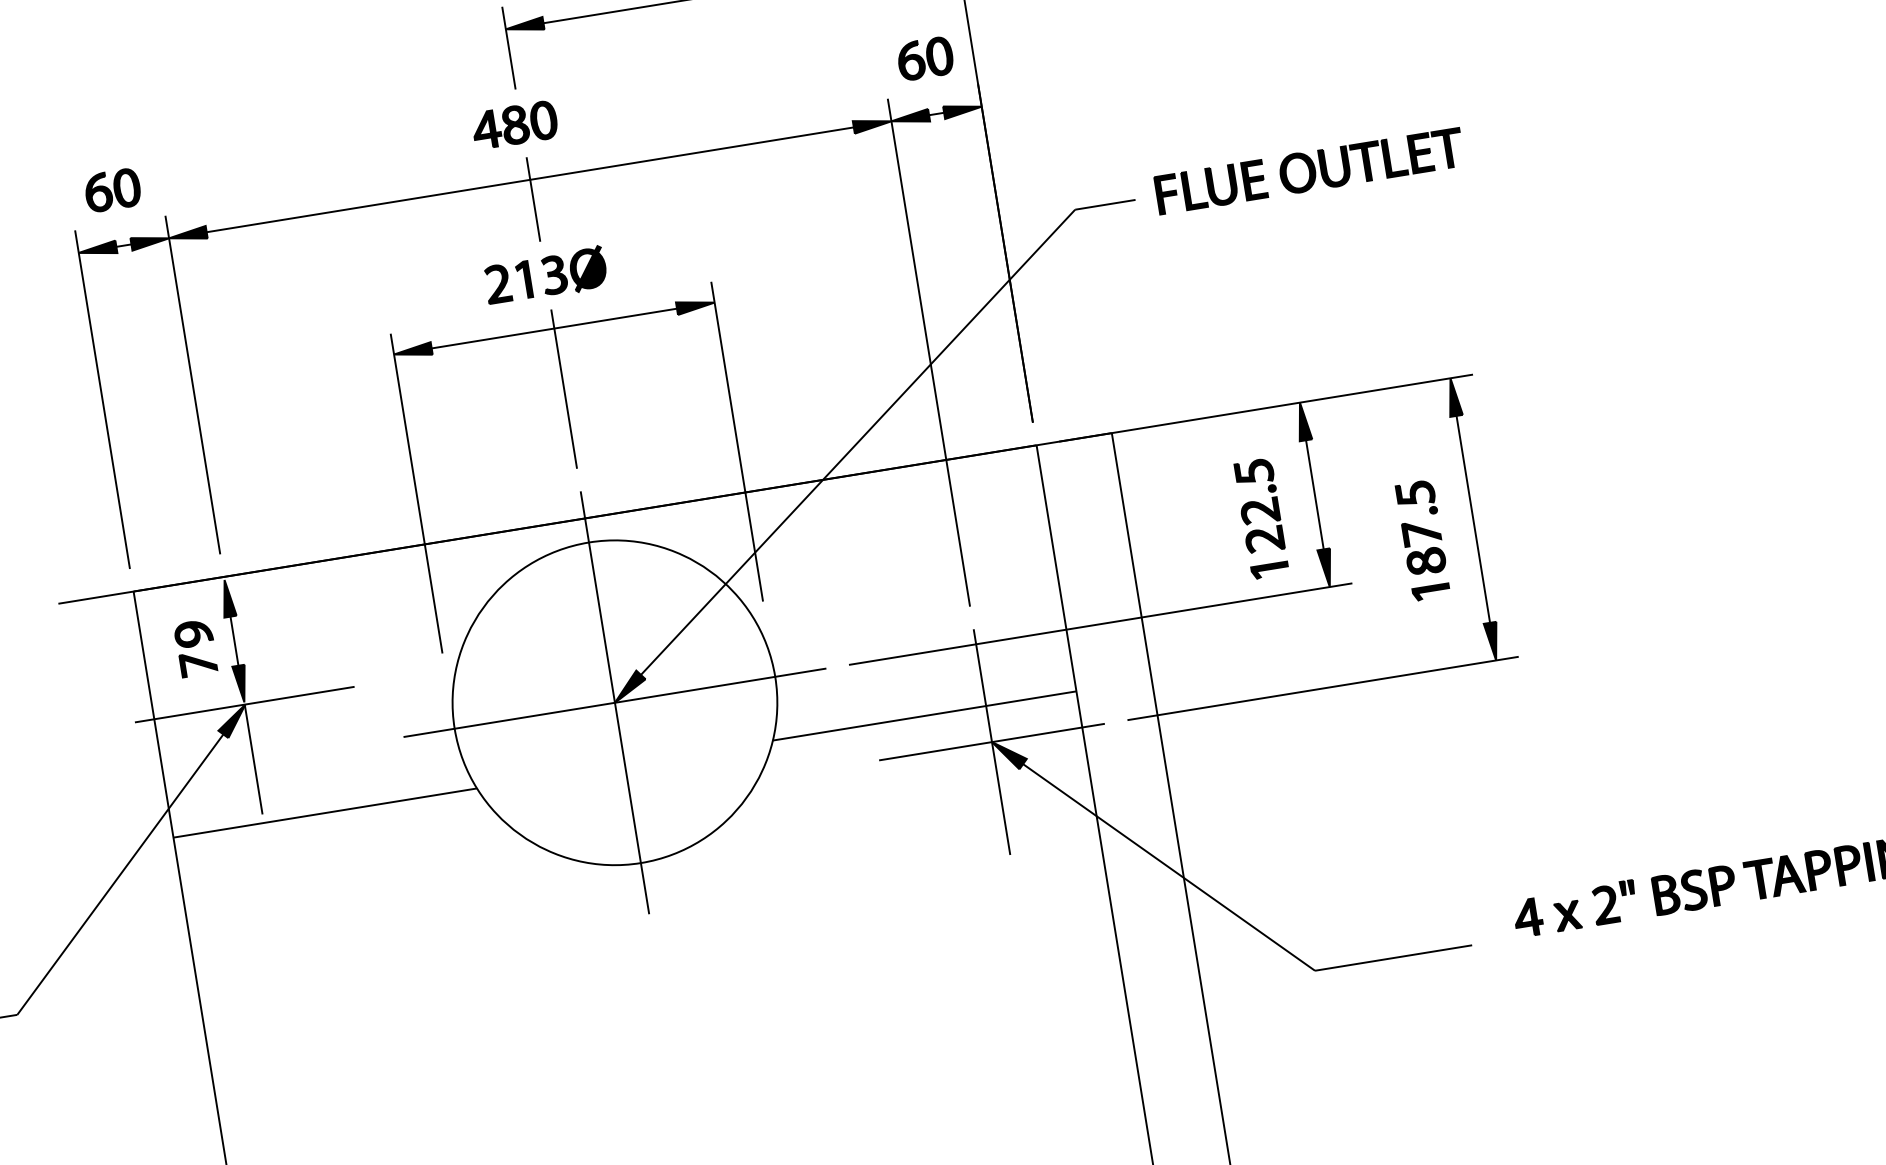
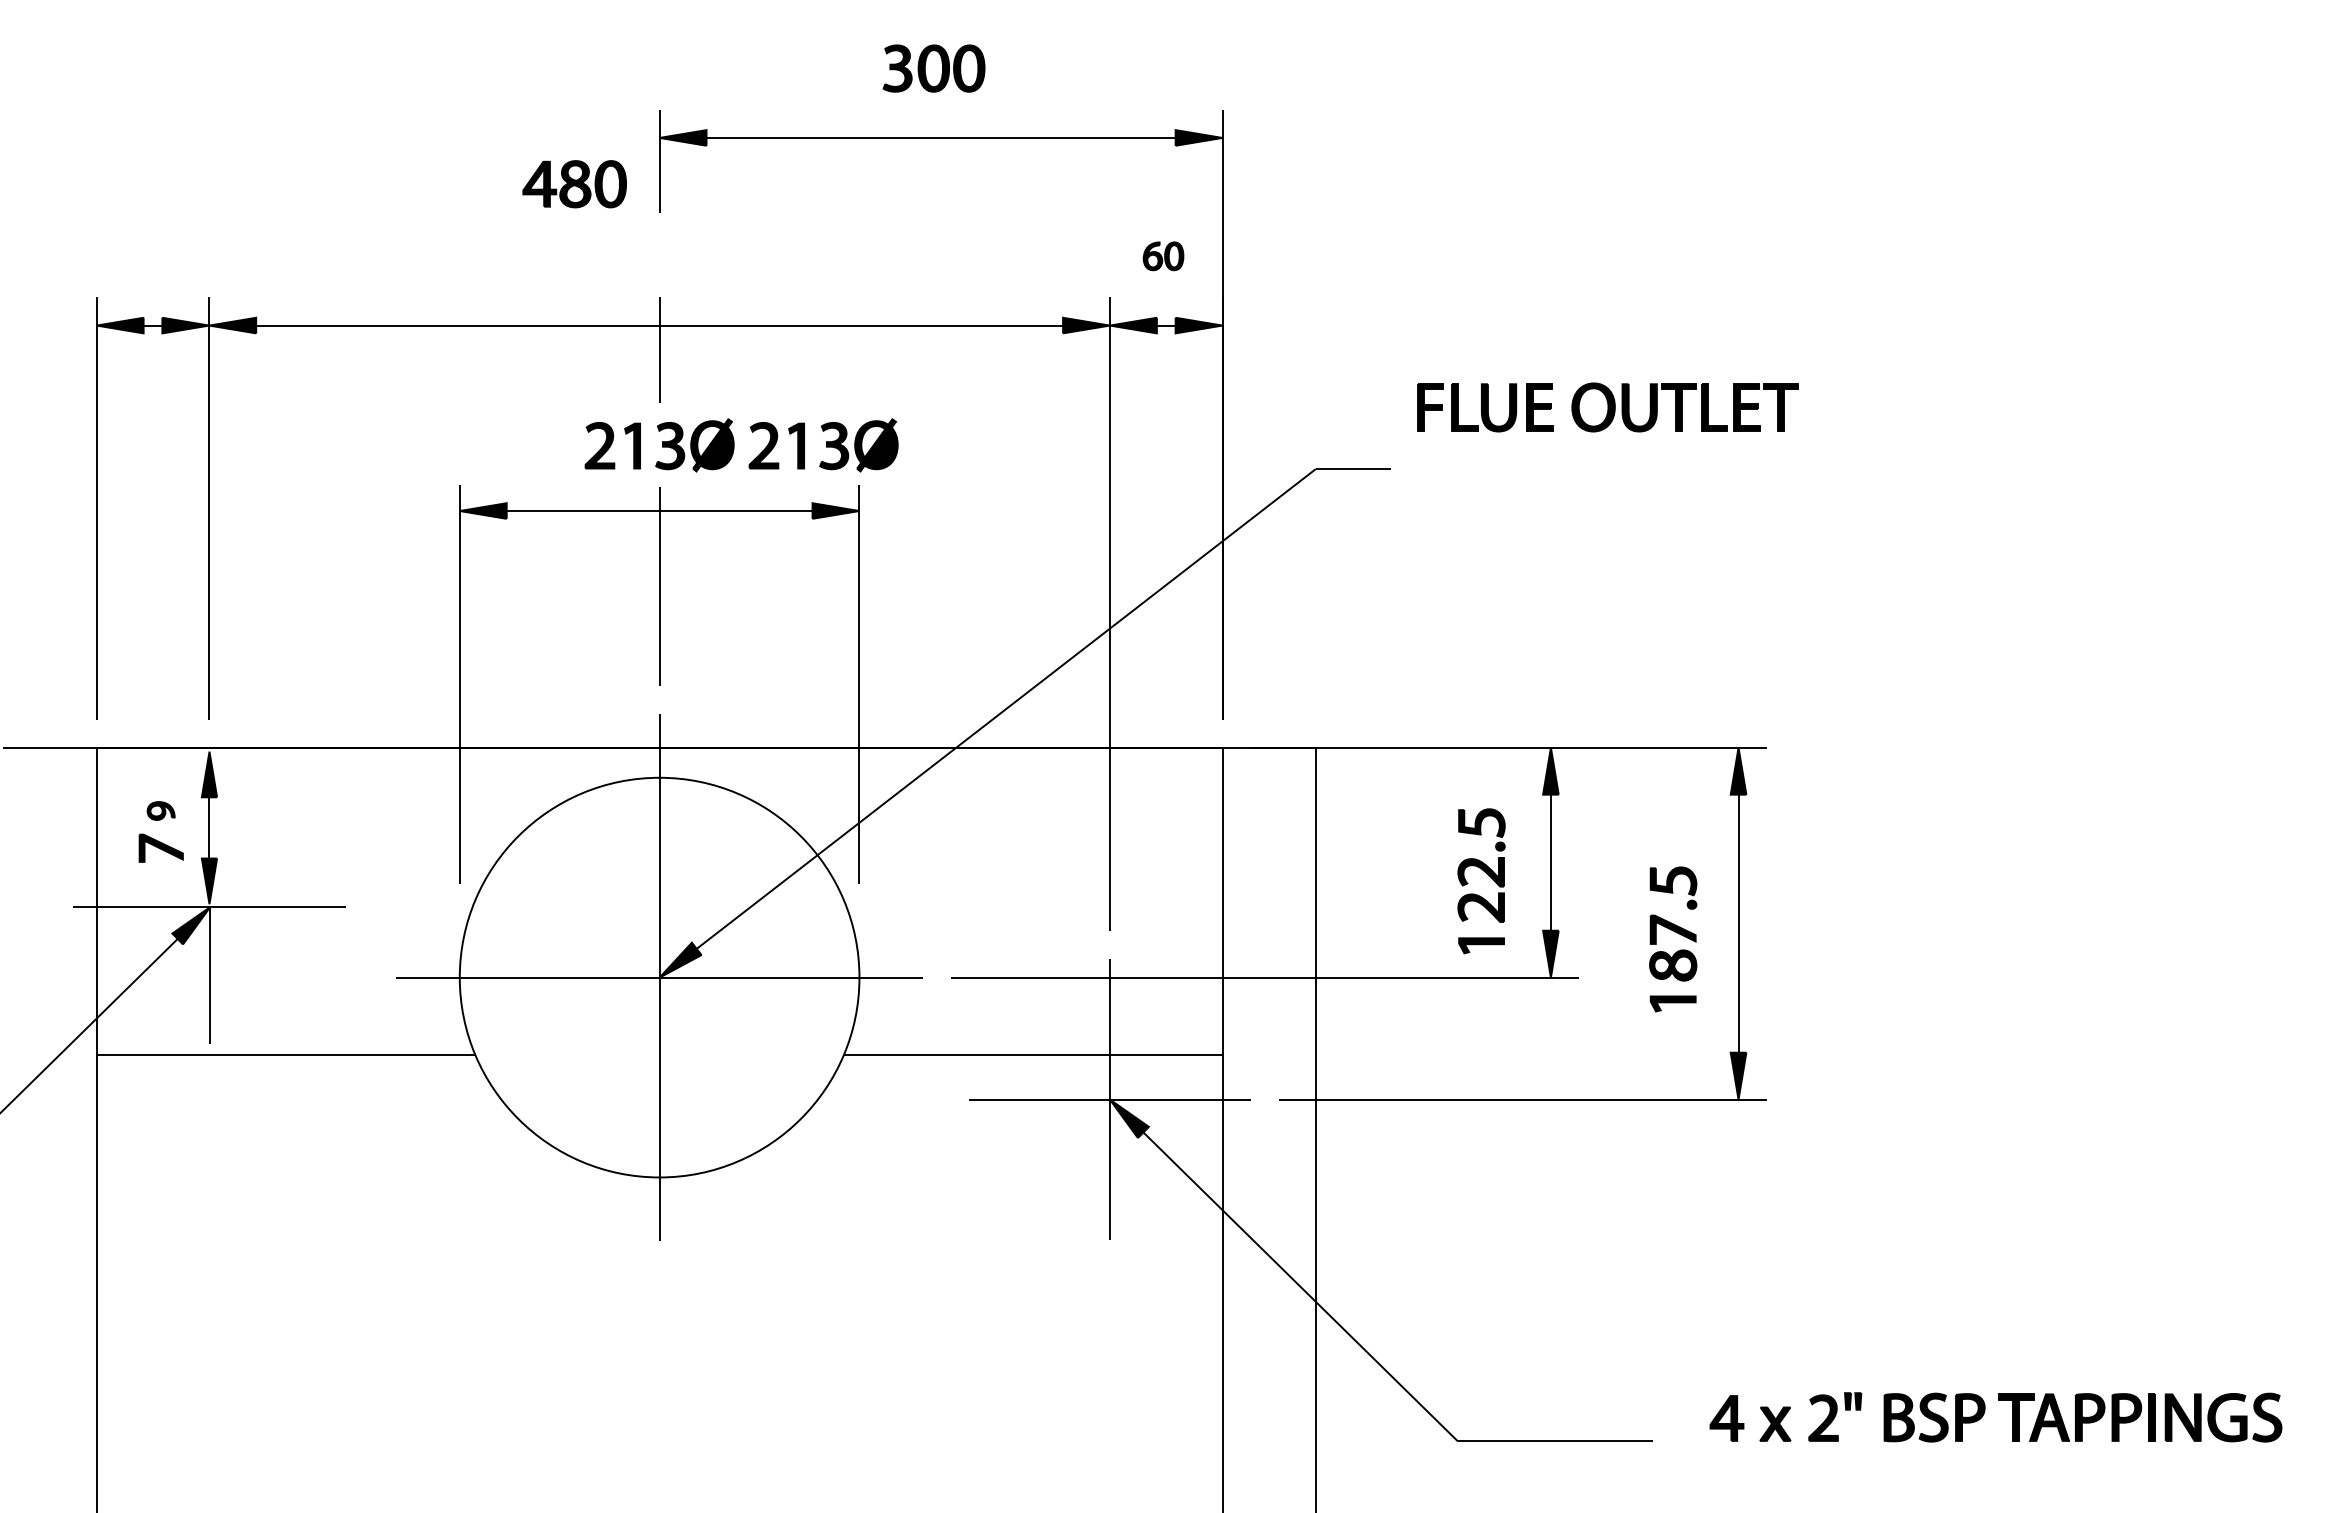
part: (925, 58) -> (1163, 256), size x0.6
part: (514, 125) -> (574, 184), moved
part: (1309, 171) -> (1607, 407), moved
part: (112, 190) -> (150, 256), removed
part: (677, 254) -> (823, 445), added
part: (192, 633) -> (160, 810), size x0.6

